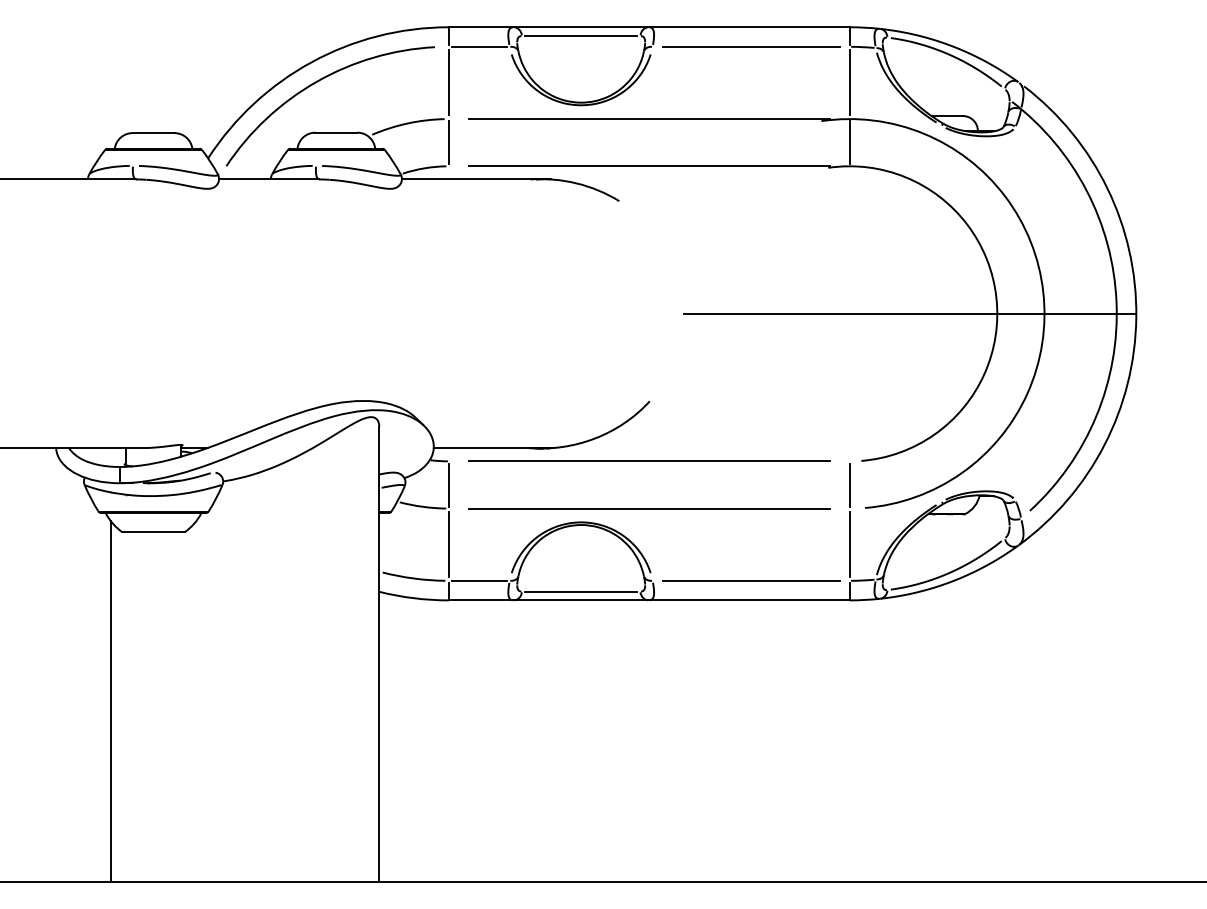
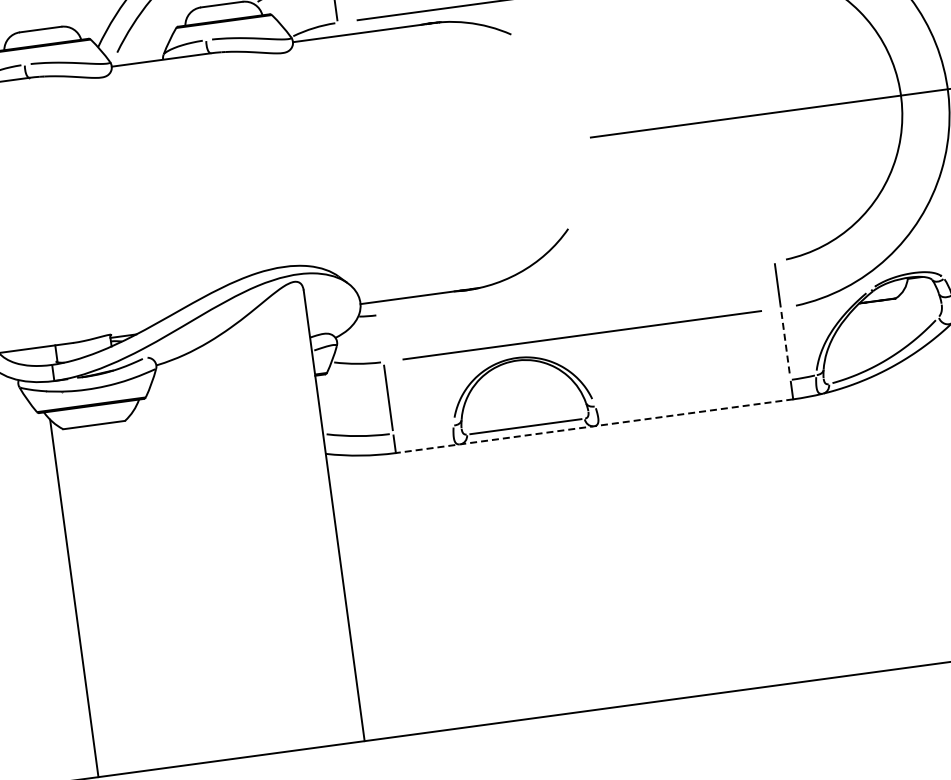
line: (648, 461) -> (575, 288), removed
line: (448, 485) -> (380, 339), removed
line: (849, 545) -> (785, 344), solid -> dashed
line: (478, 580) -> (422, 429), removed
line: (750, 580) -> (692, 392), removed
line: (648, 600) -> (593, 426), solid -> dashed

